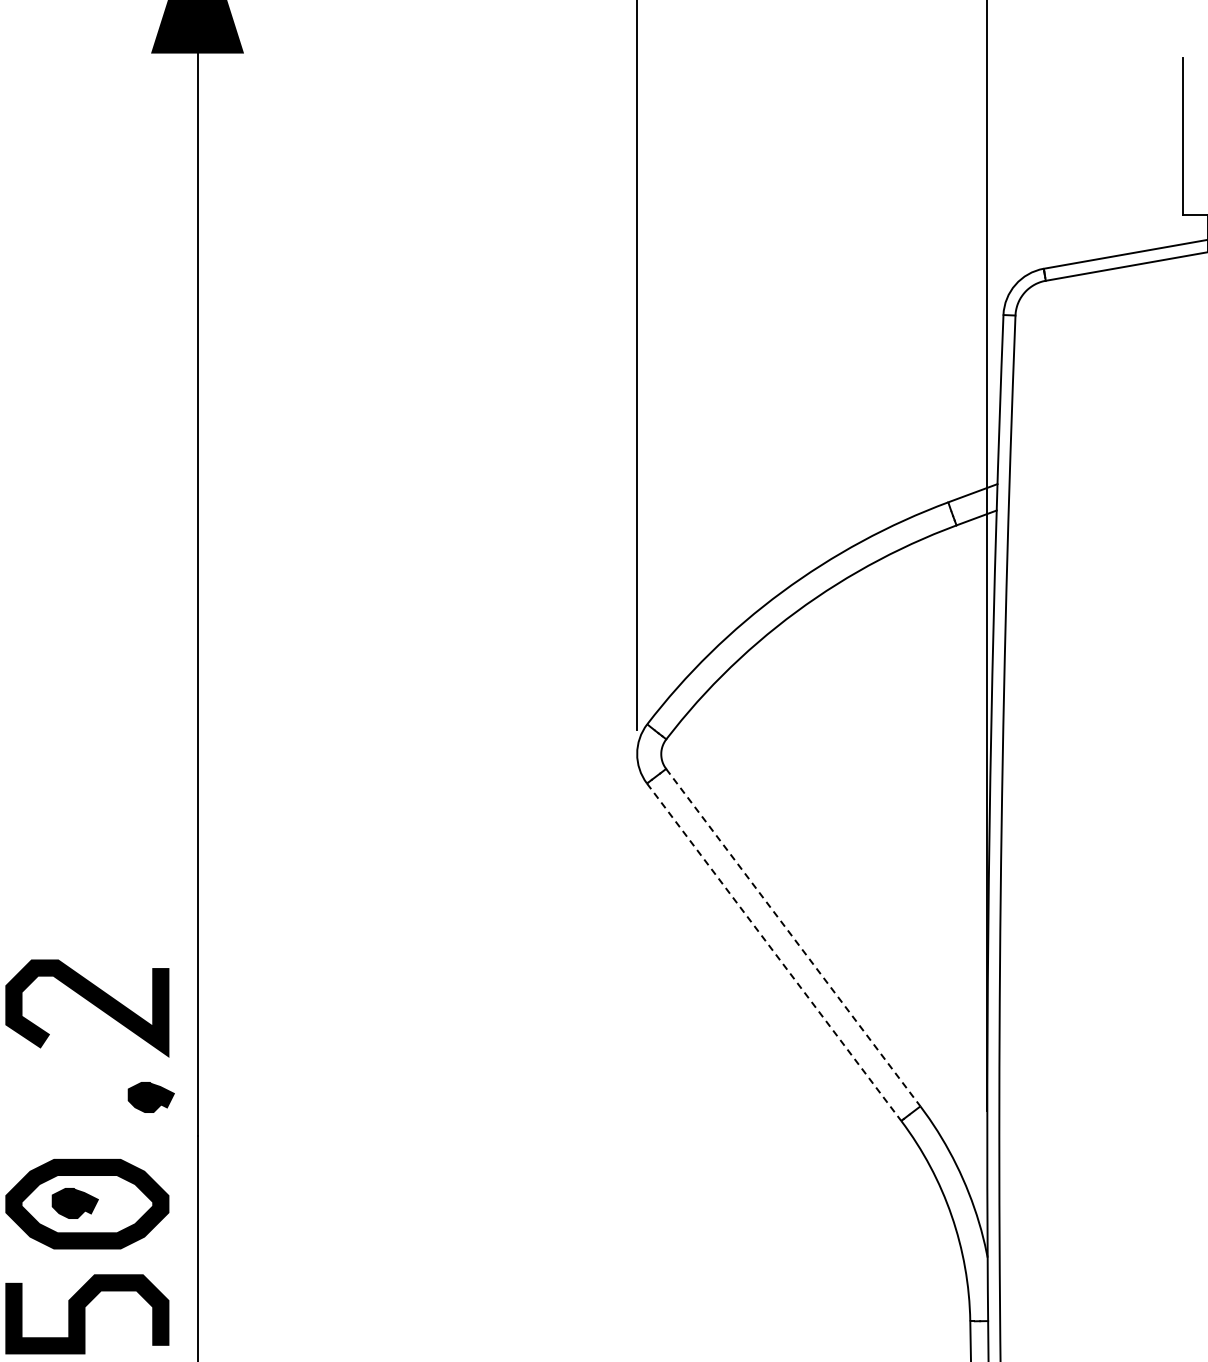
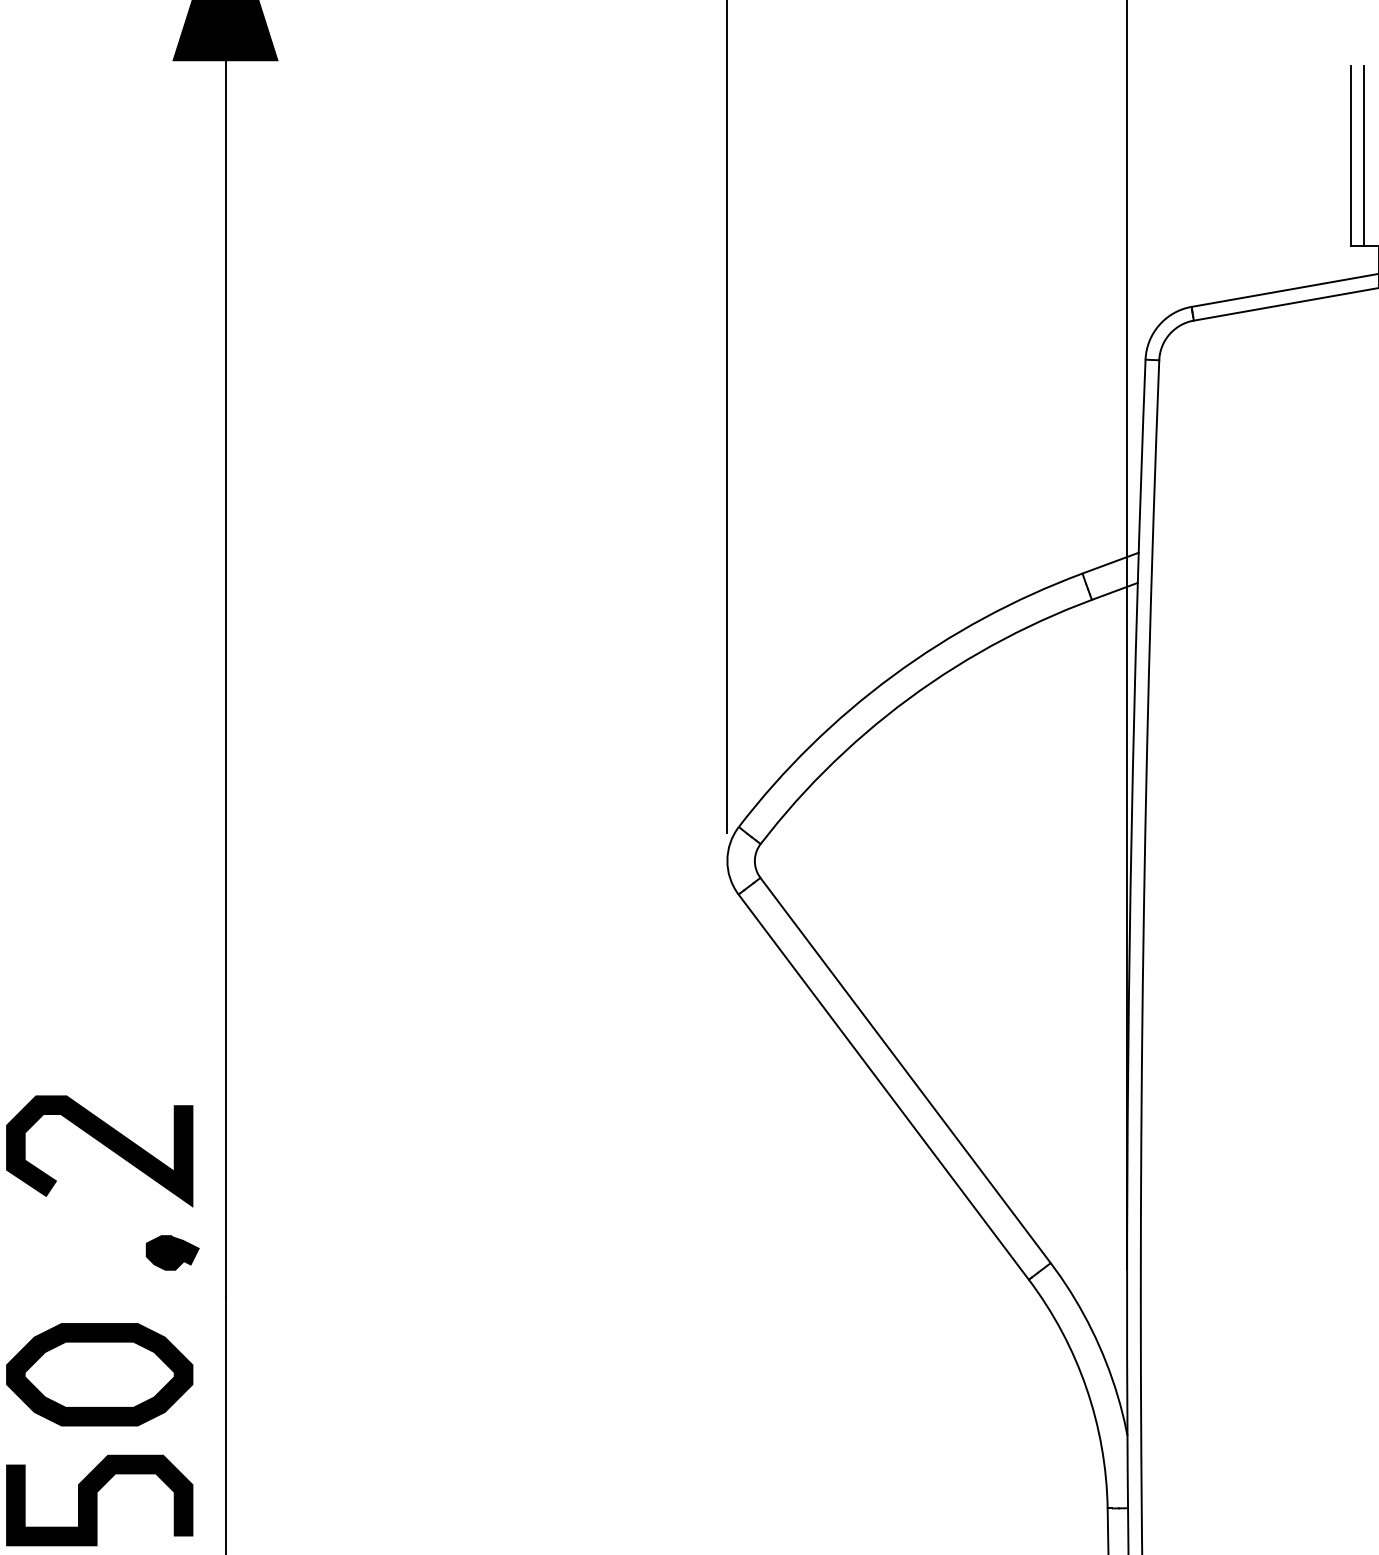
line: (1195, 136) -> (1364, 155), added
line: (793, 938) -> (905, 1071), dashed -> solid
line: (774, 952) -> (884, 1087), dashed -> solid
part: (74, 1203) -> (85, 1373), removed

